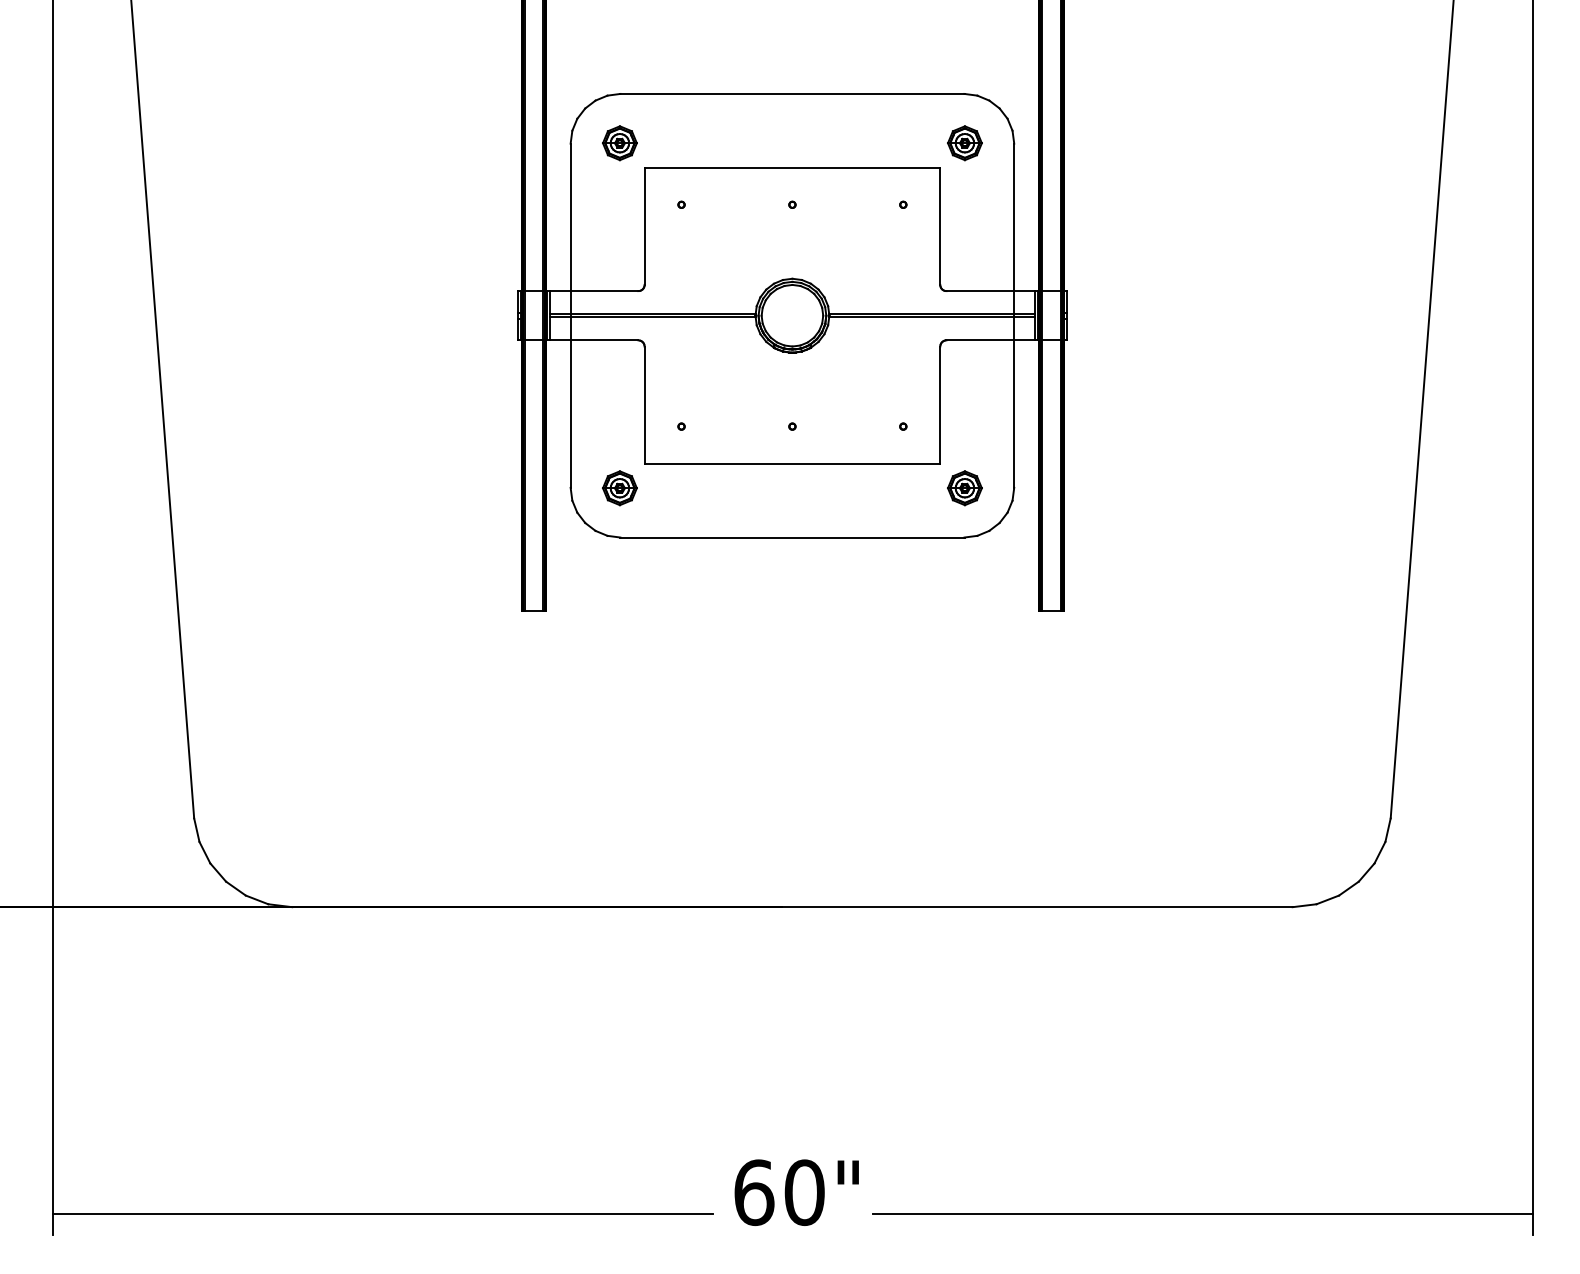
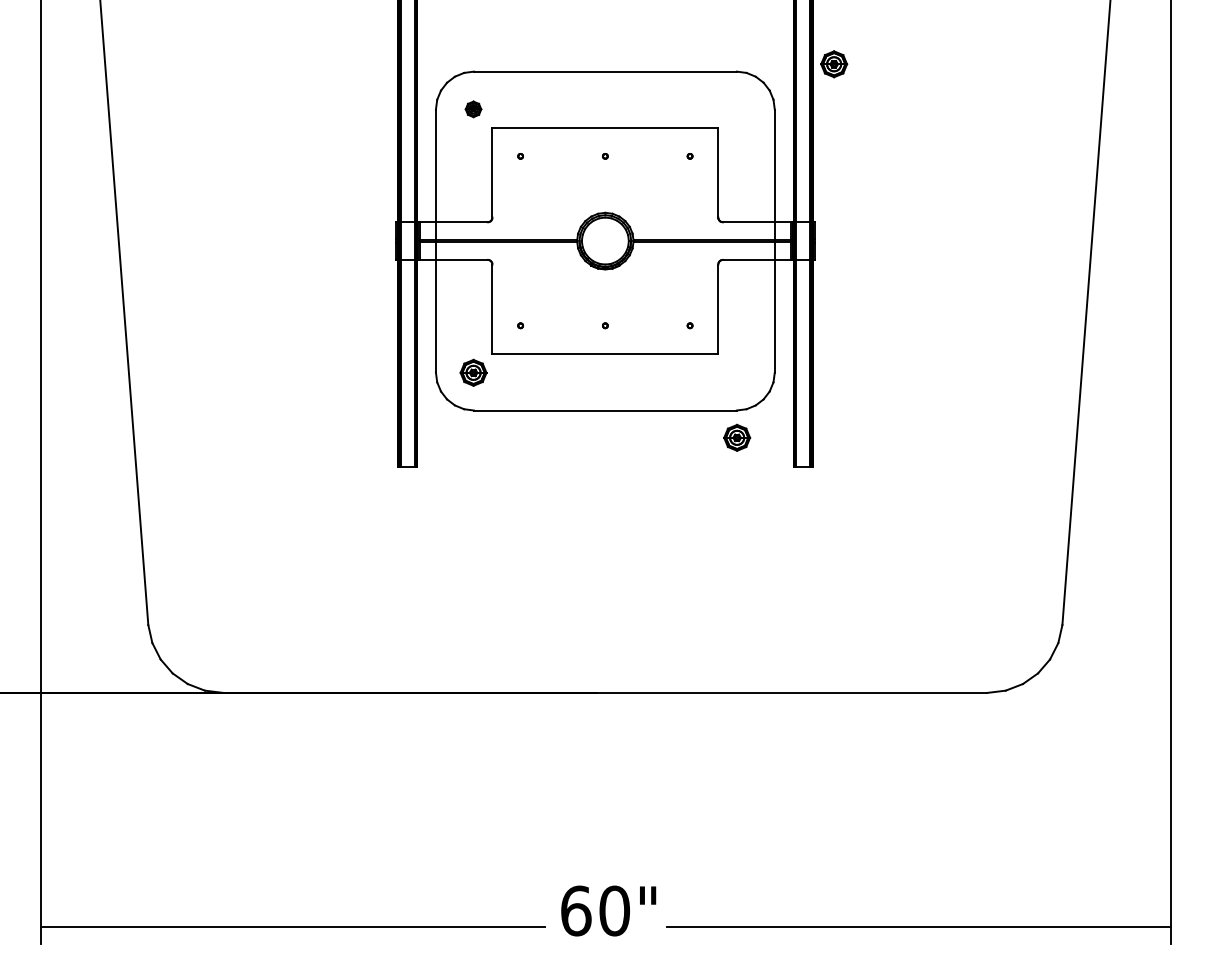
part: (619, 143) -> (473, 109), size x0.6
part: (965, 143) -> (834, 64), moved
part: (965, 487) -> (737, 437), moved

